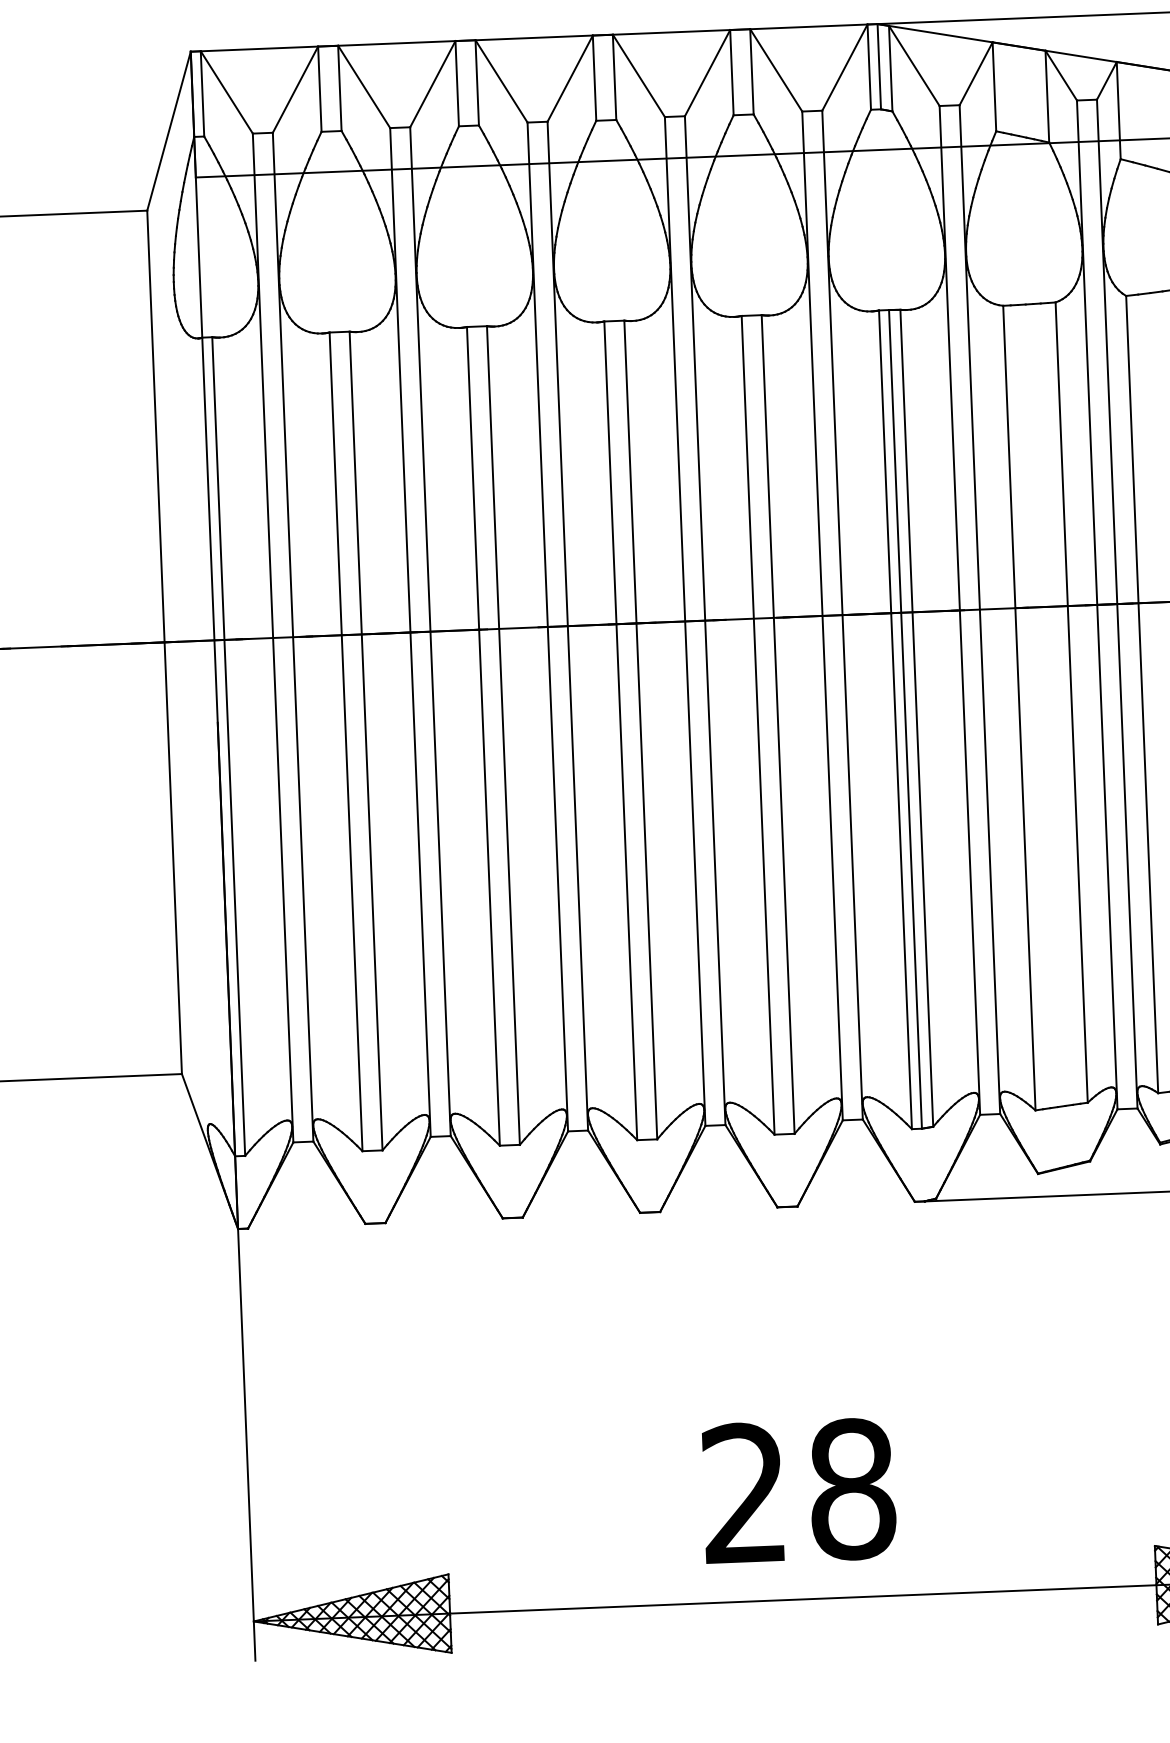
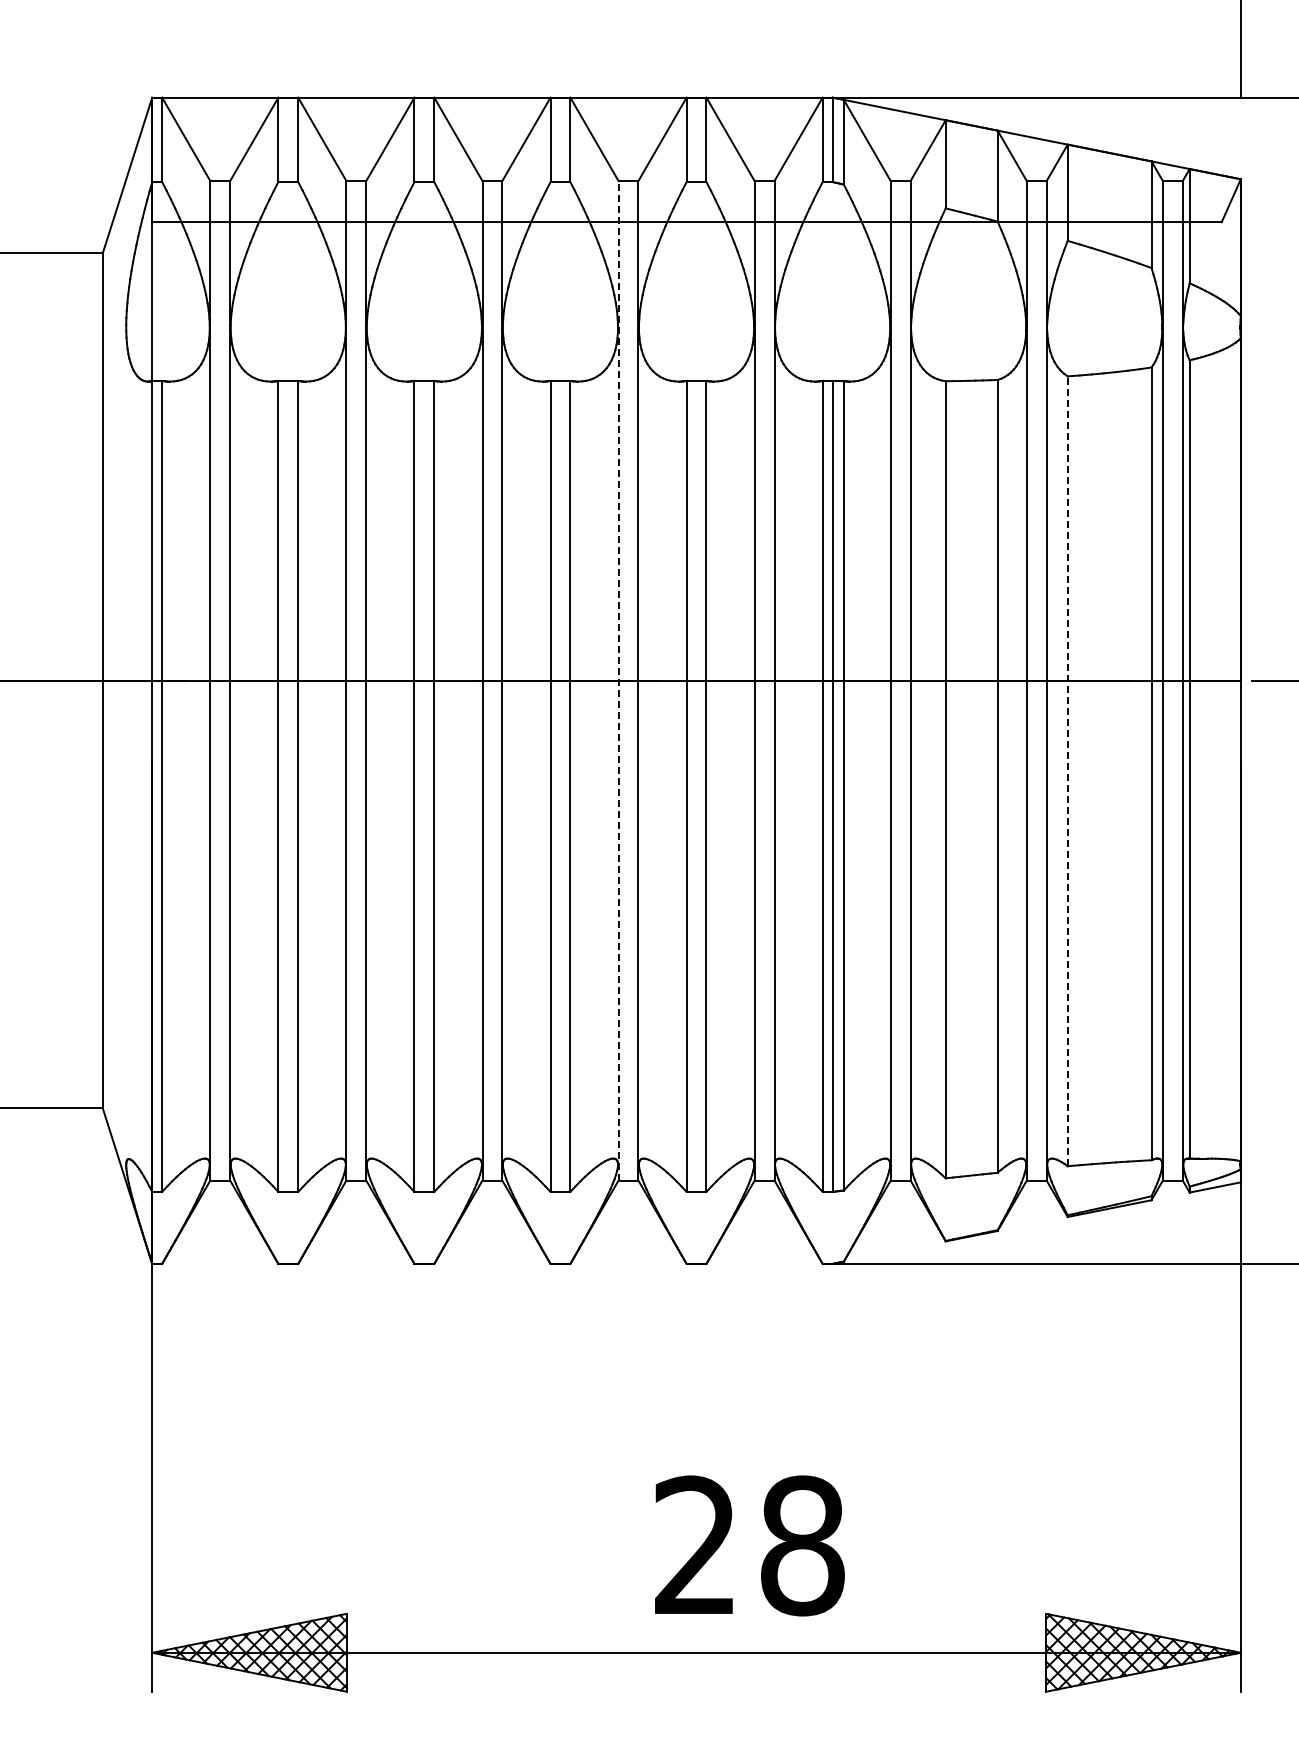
line: (685, 621) -> (618, 680), solid -> dashed
line: (1141, 694) -> (1067, 771), solid -> dashed
text: (798, 1491) -> (749, 1545), moved

